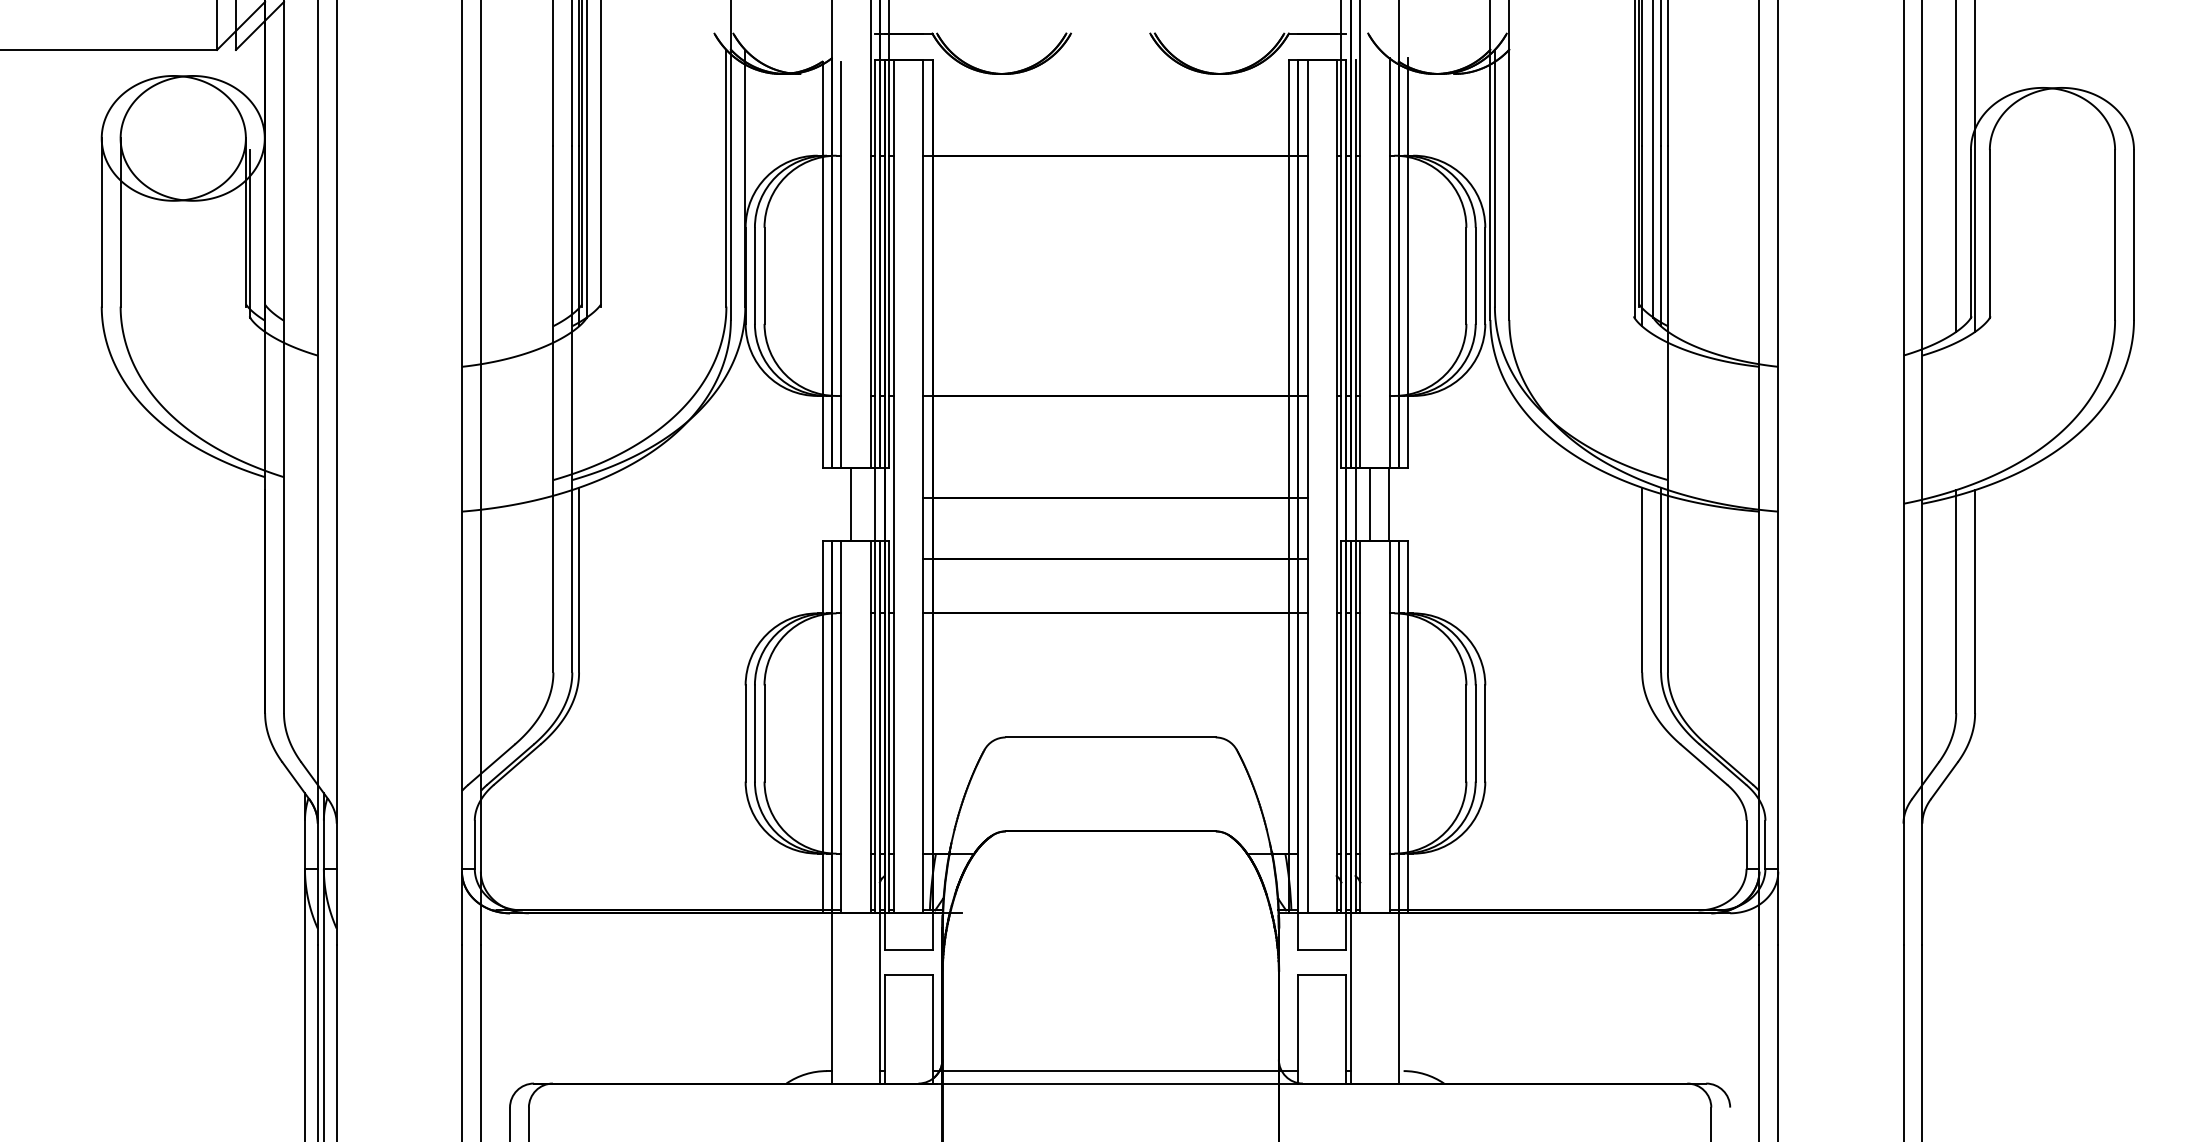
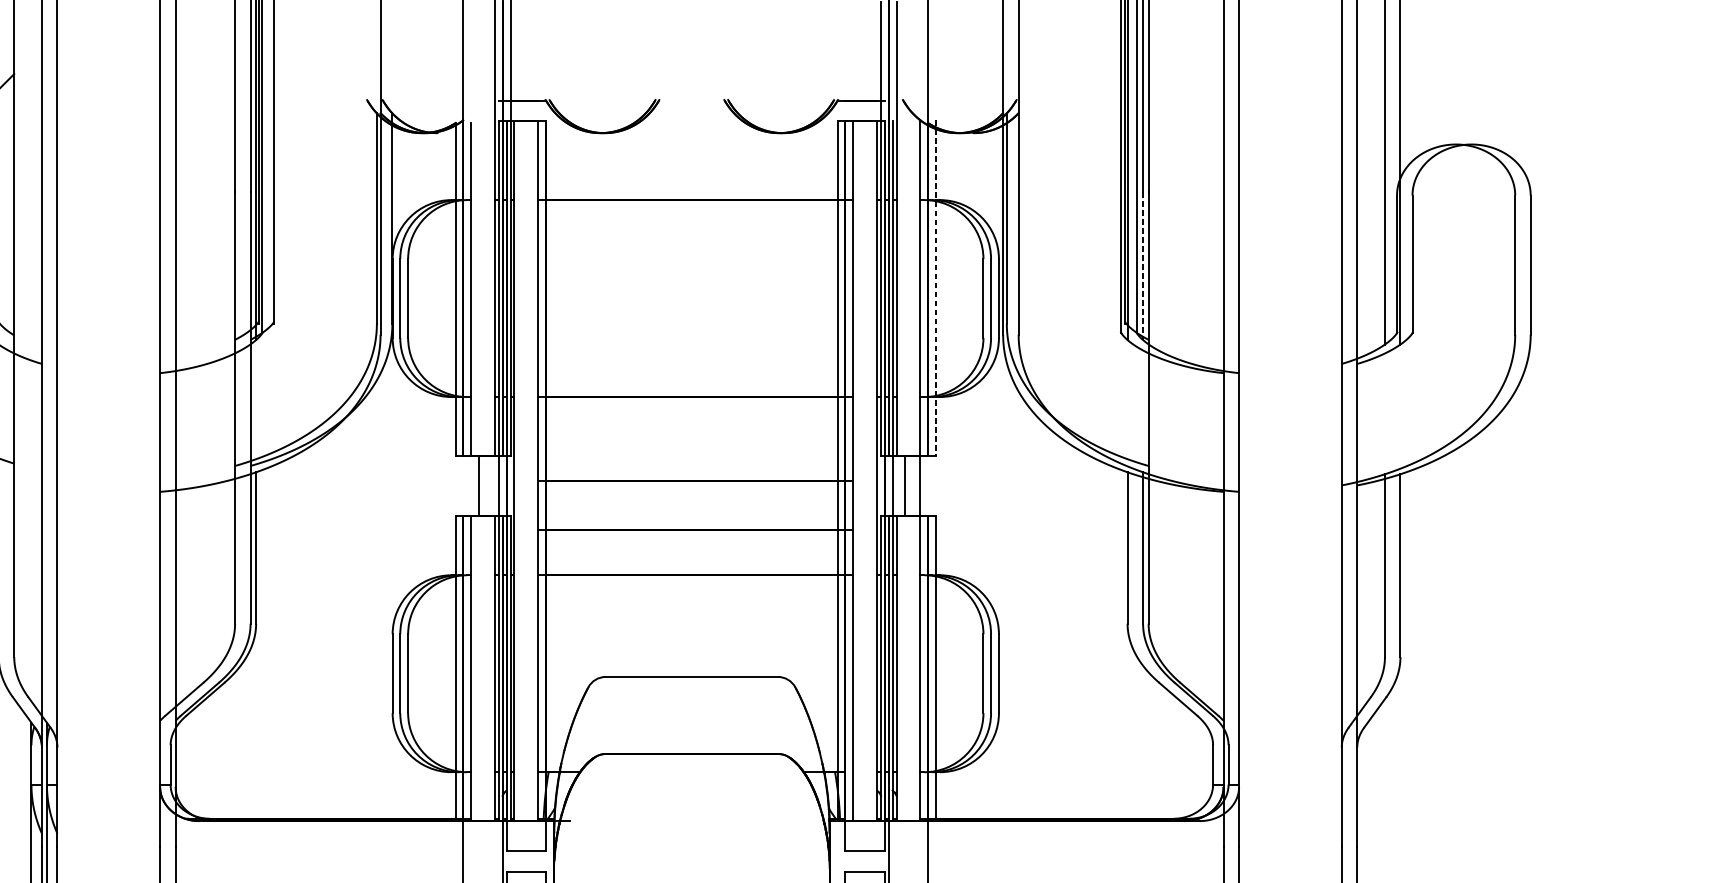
line: (1661, 236) -> (1143, 266), solid -> dashed
line: (1408, 263) -> (936, 288), solid -> dashed

